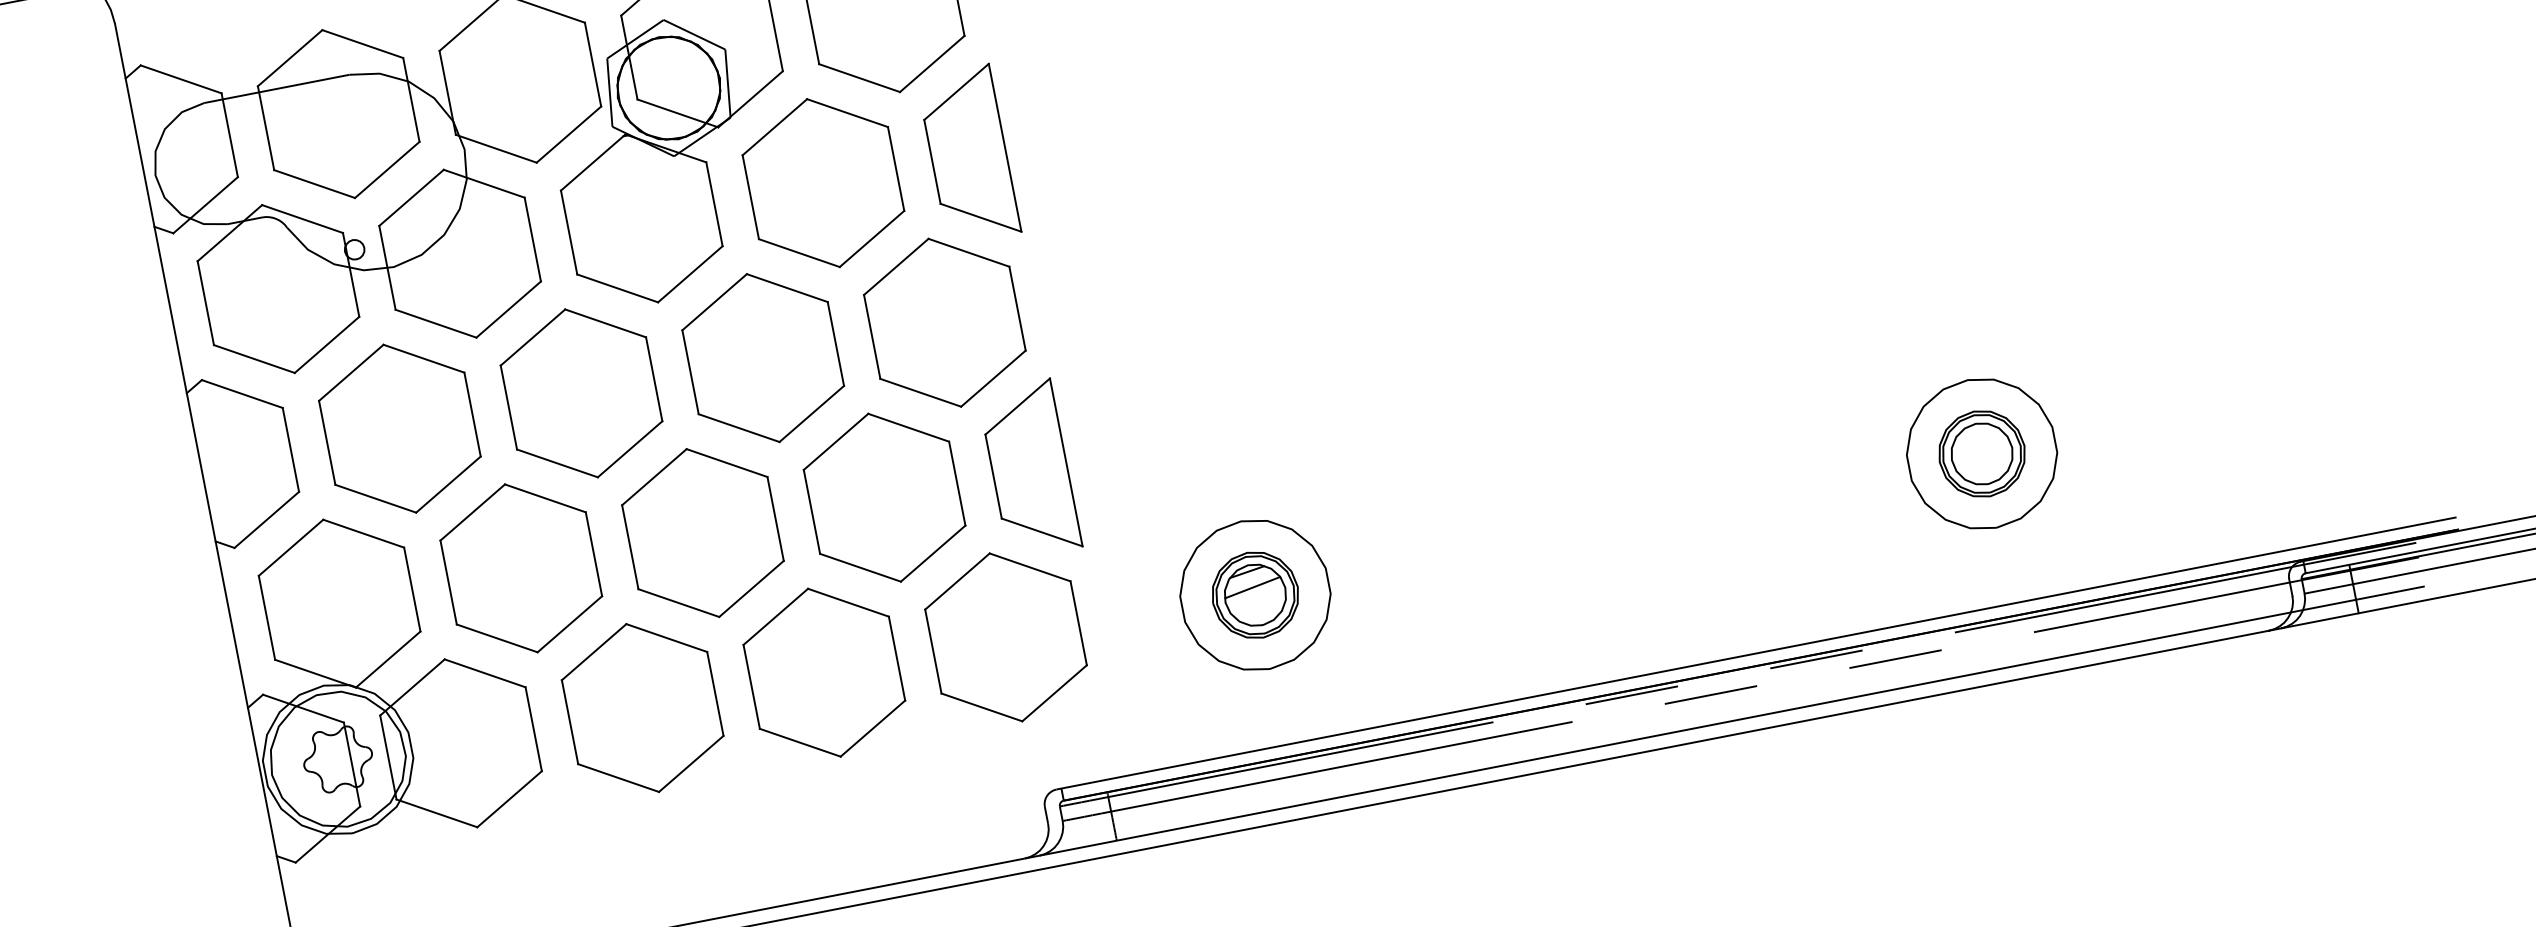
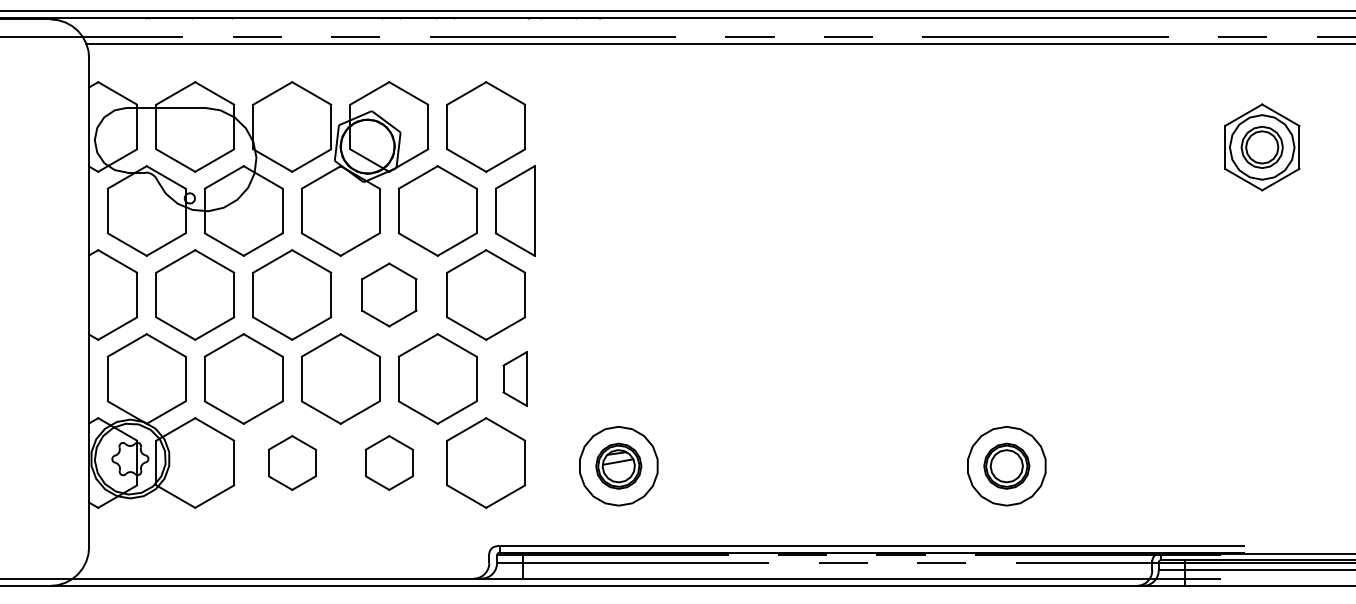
part: (763, 357) -> (389, 294), size x0.7
part: (1028, 468) -> (514, 378), size x0.6
part: (824, 671) -> (389, 462), size x0.6
part: (642, 706) -> (292, 462), size x0.6

